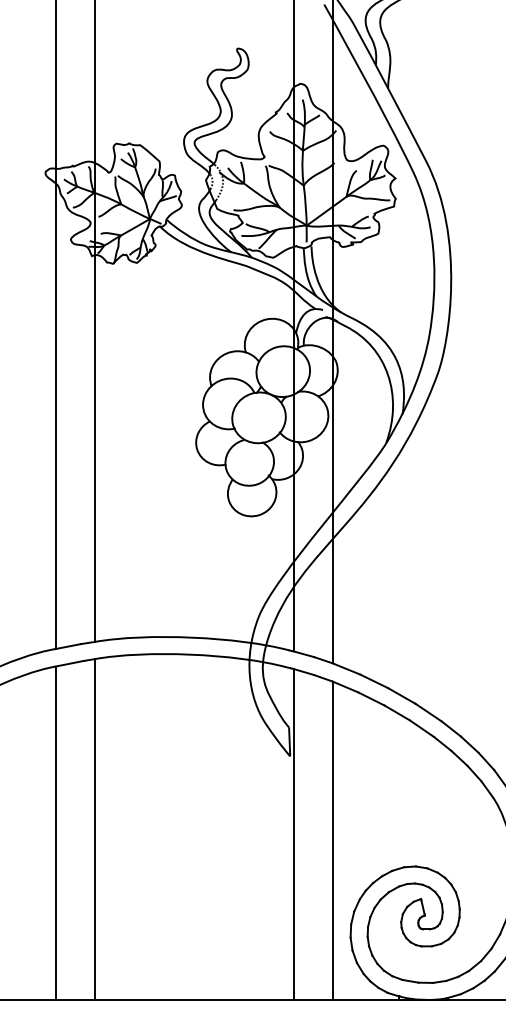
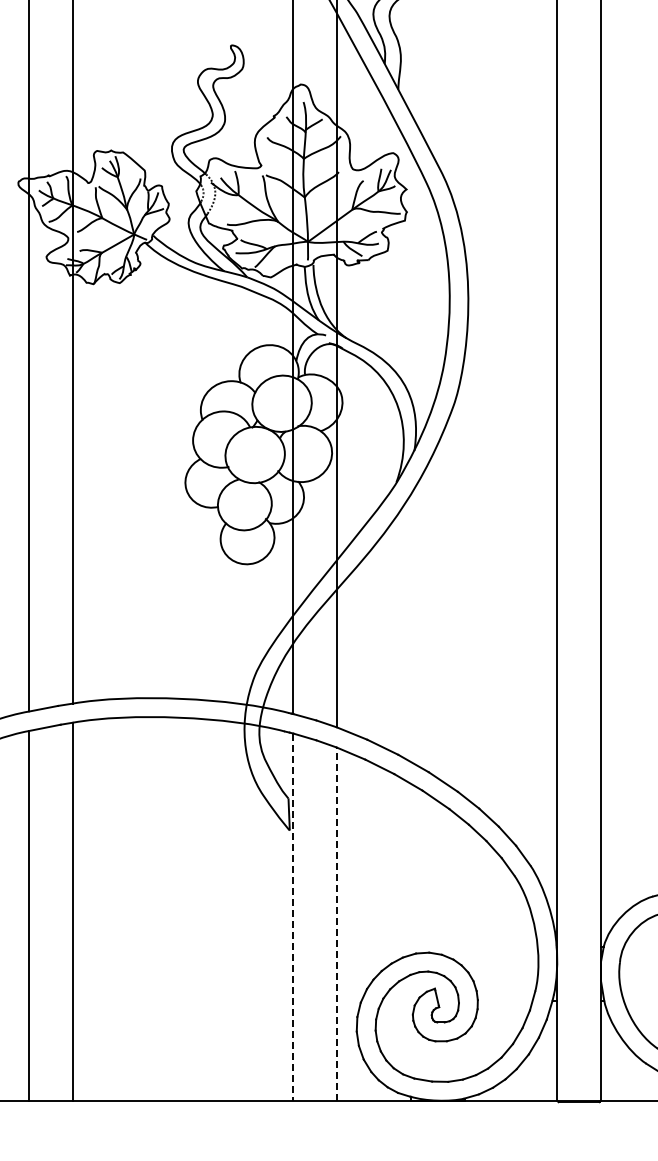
line: (293, 834) -> (293, 917), solid -> dashed
line: (332, 841) -> (336, 924), solid -> dashed

